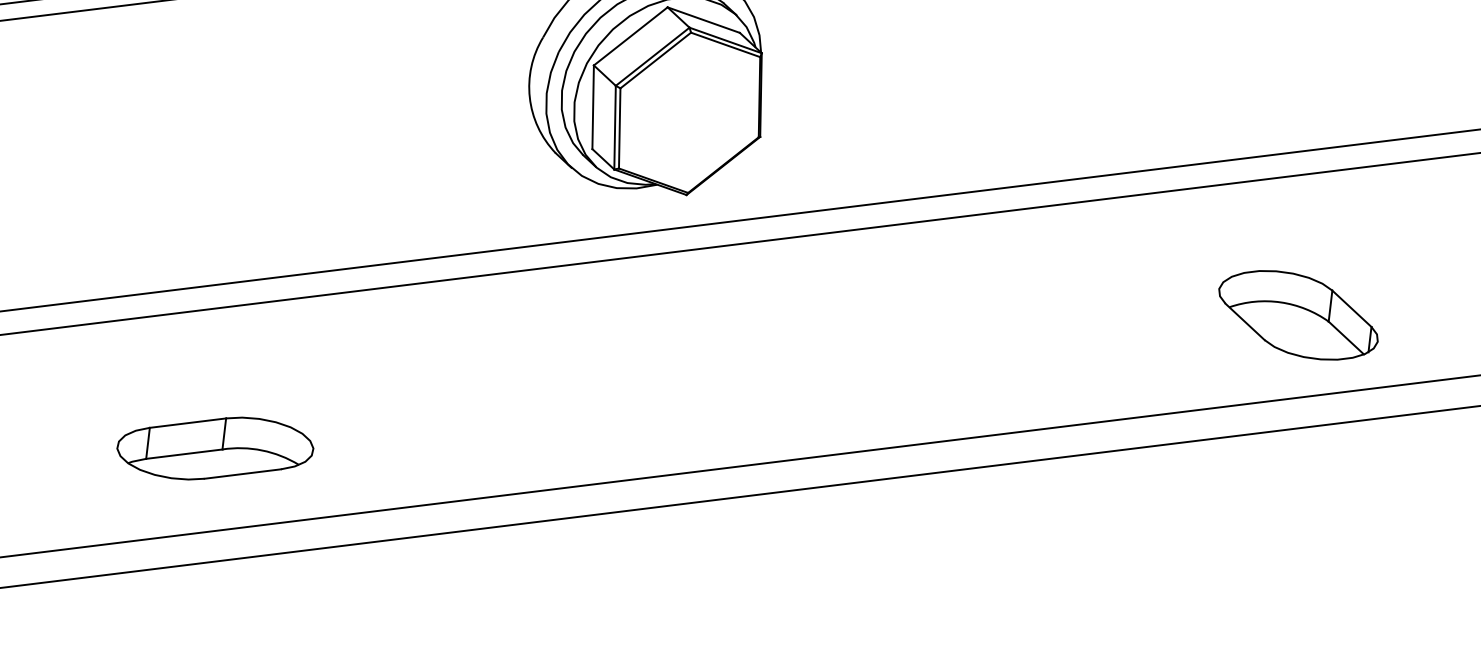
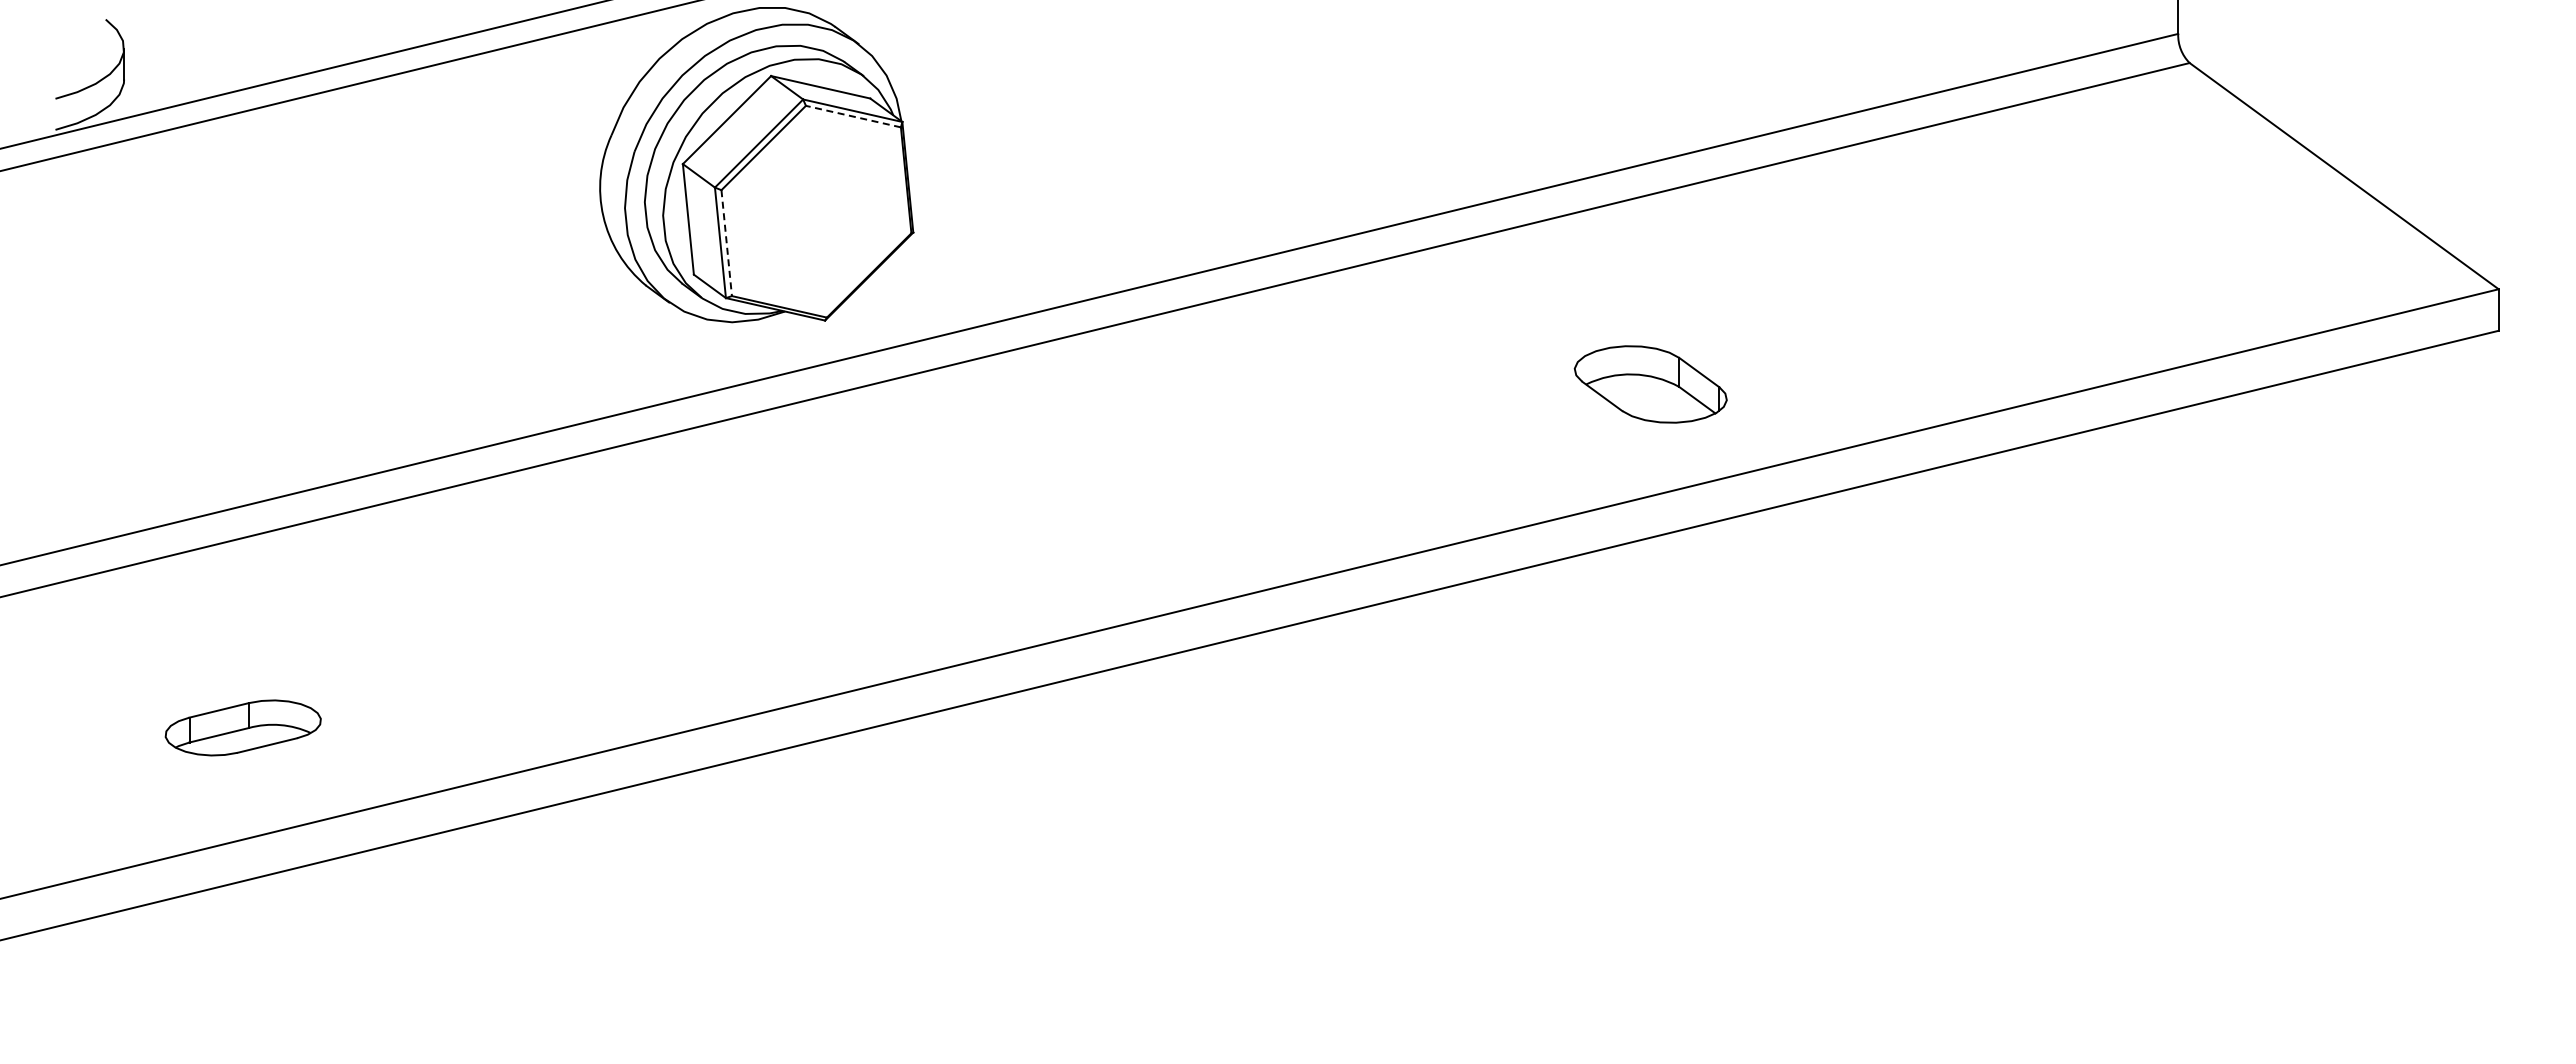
line: (725, 44) -> (853, 116), solid -> dashed
line: (619, 128) -> (726, 243), solid -> dashed
part: (1298, 315) -> (1650, 384), size x0.7
part: (215, 448) -> (243, 727), size x0.6

